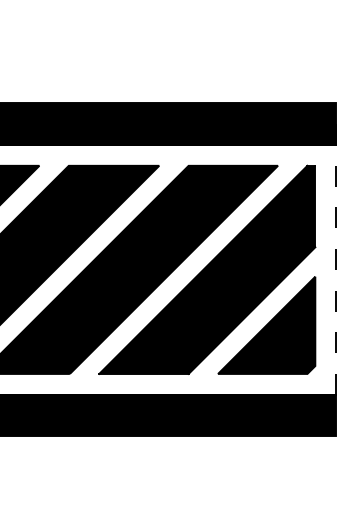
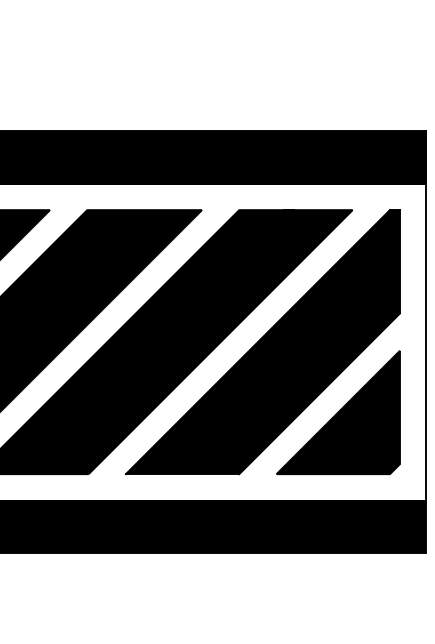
line: (336, 248) -> (426, 315), dashed -> solid

